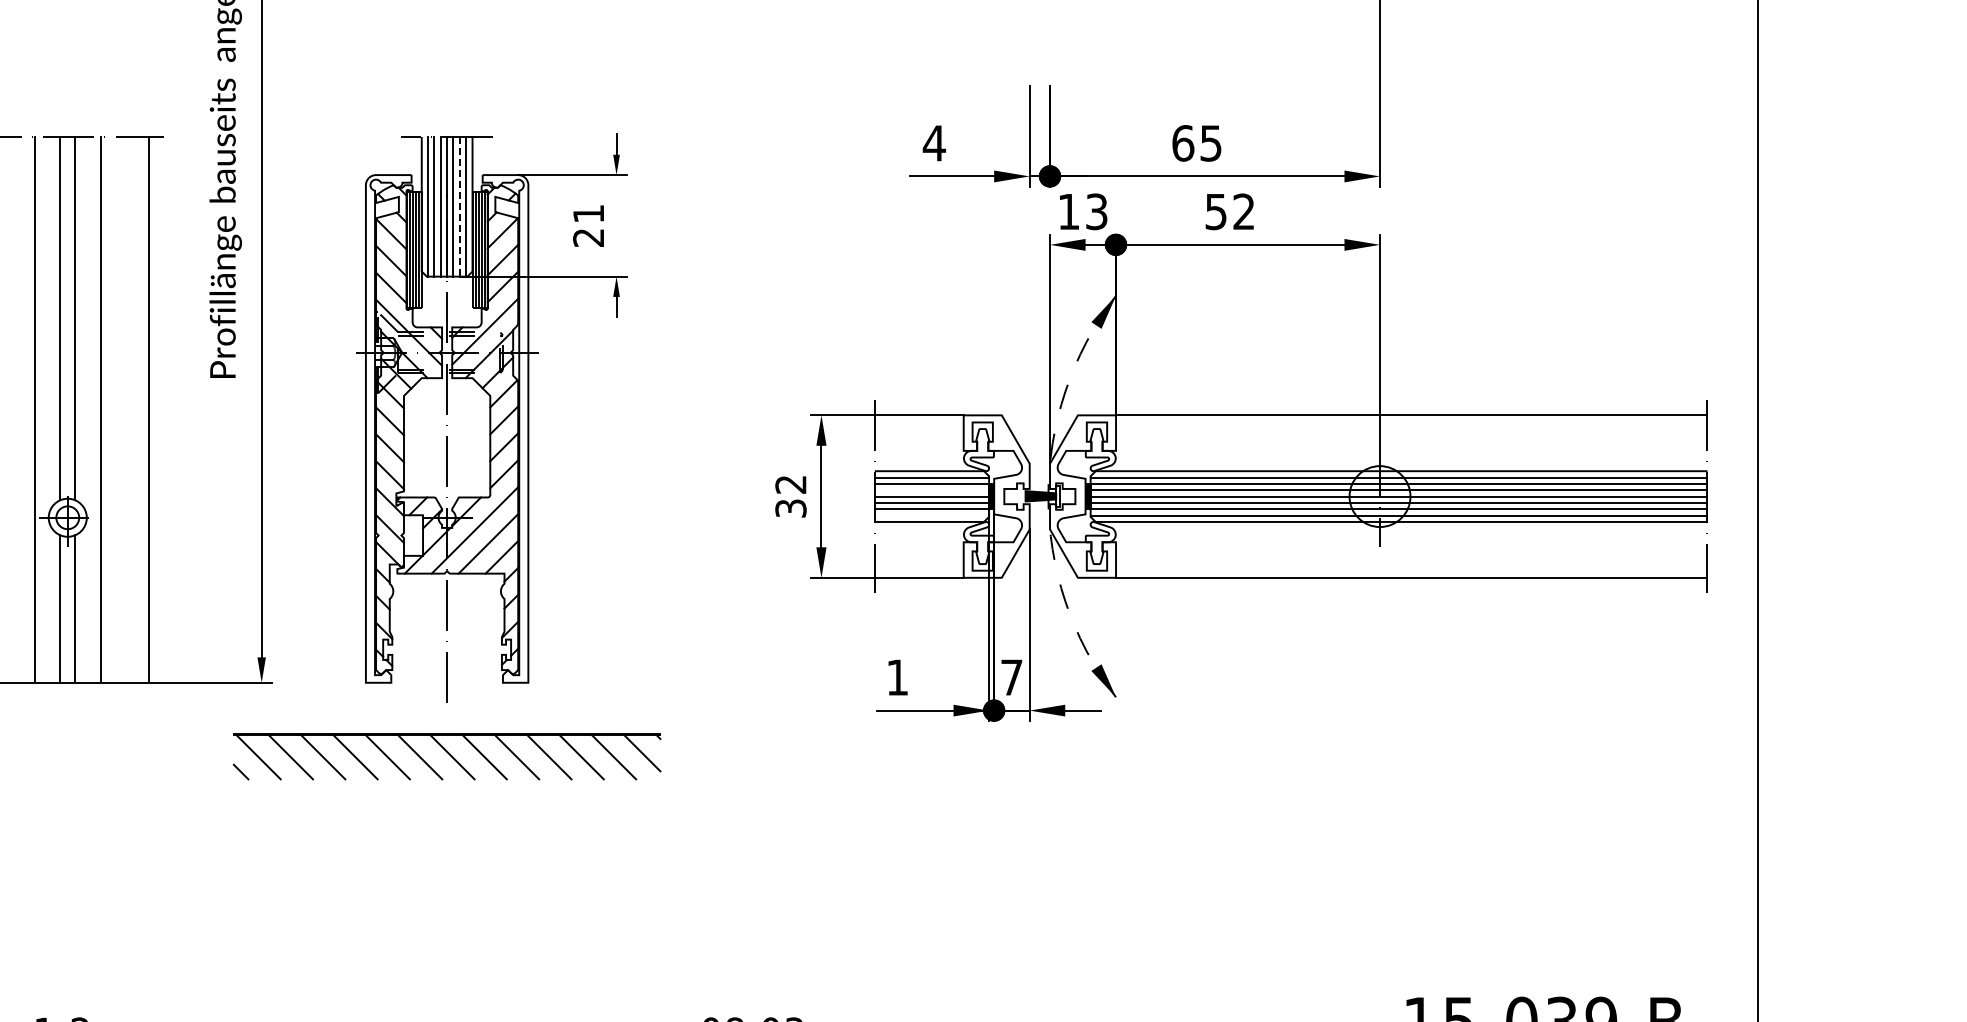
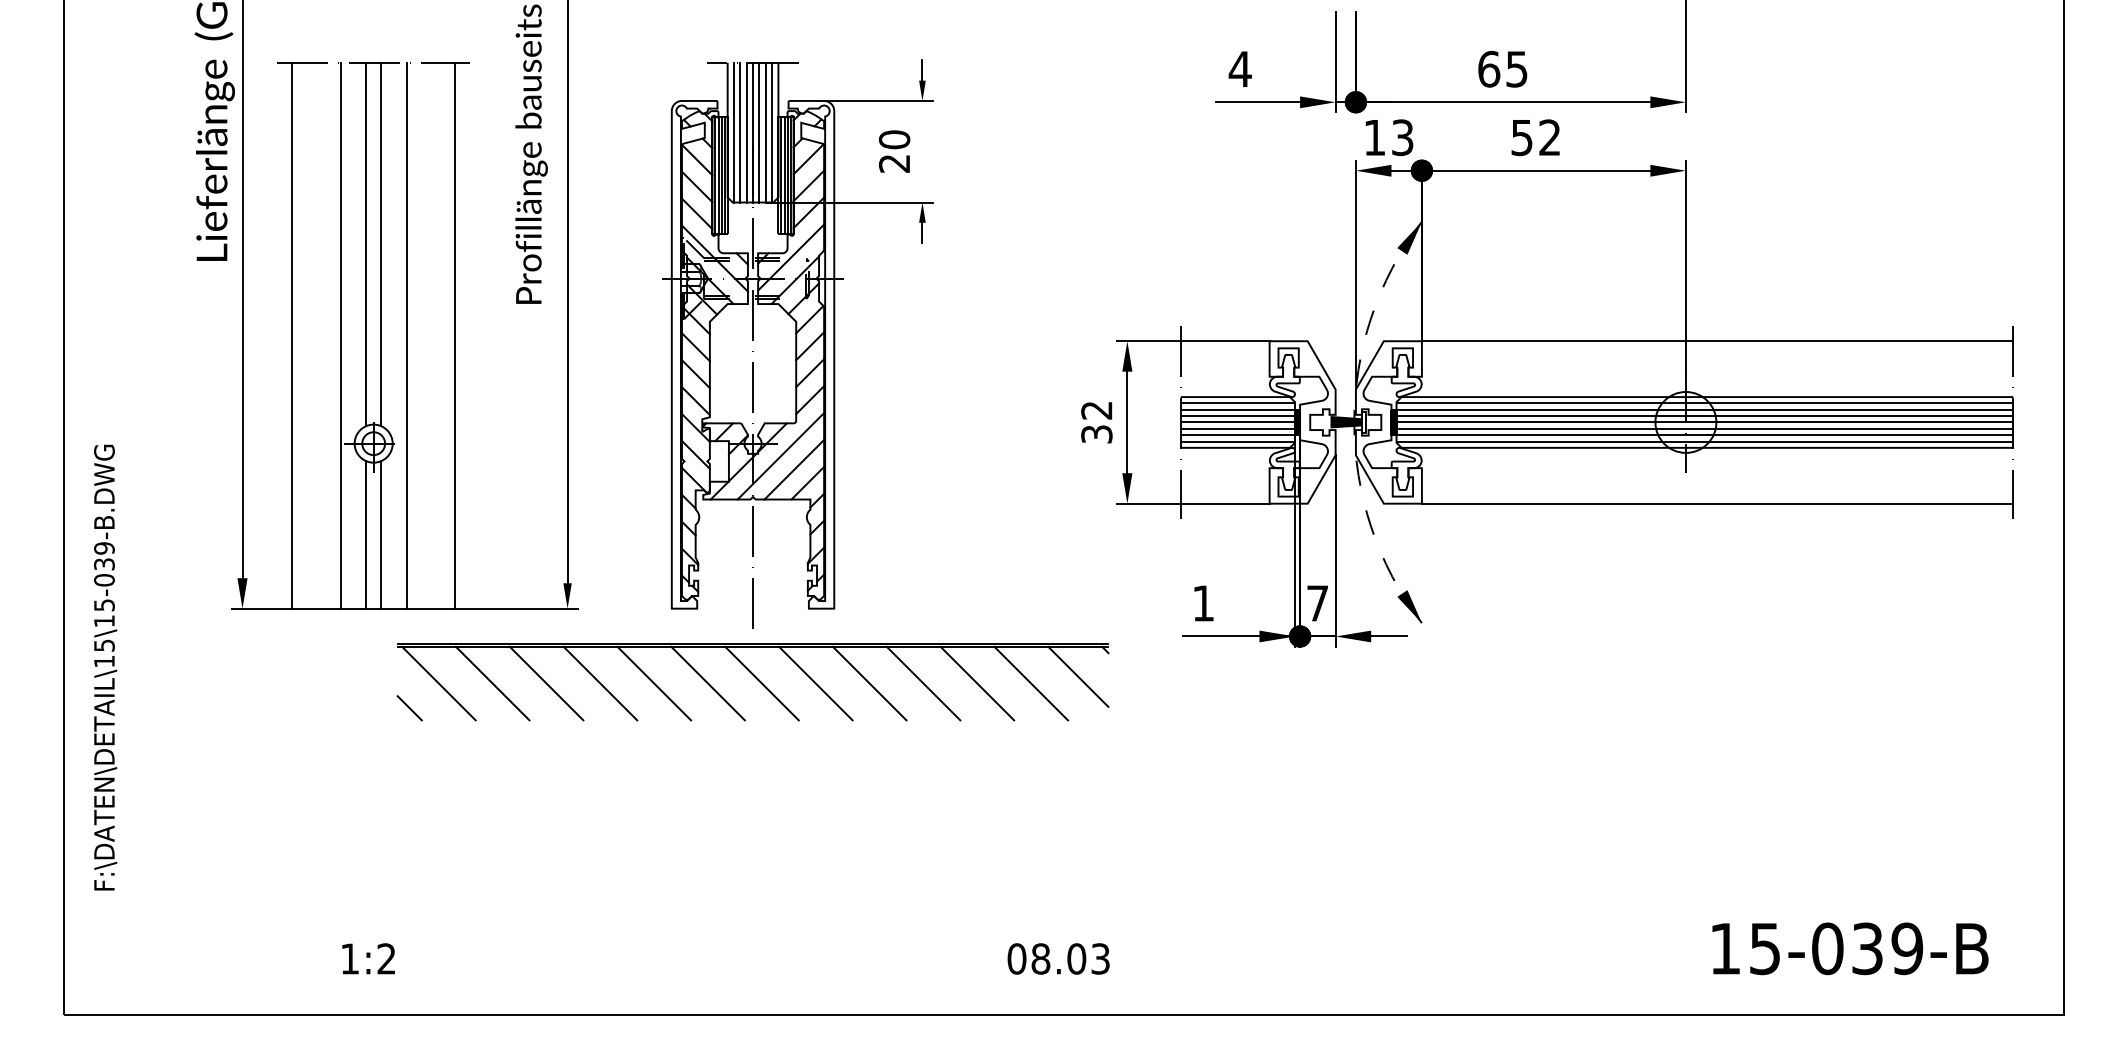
line: (459, 206) -> (765, 132), dashed -> solid
text: (588, 213) -> (894, 139), 21 -> 20
line: (931, 490) -> (1237, 416), added
line: (931, 515) -> (1237, 441), added
part: (446, 756) -> (752, 682), size x1.67

